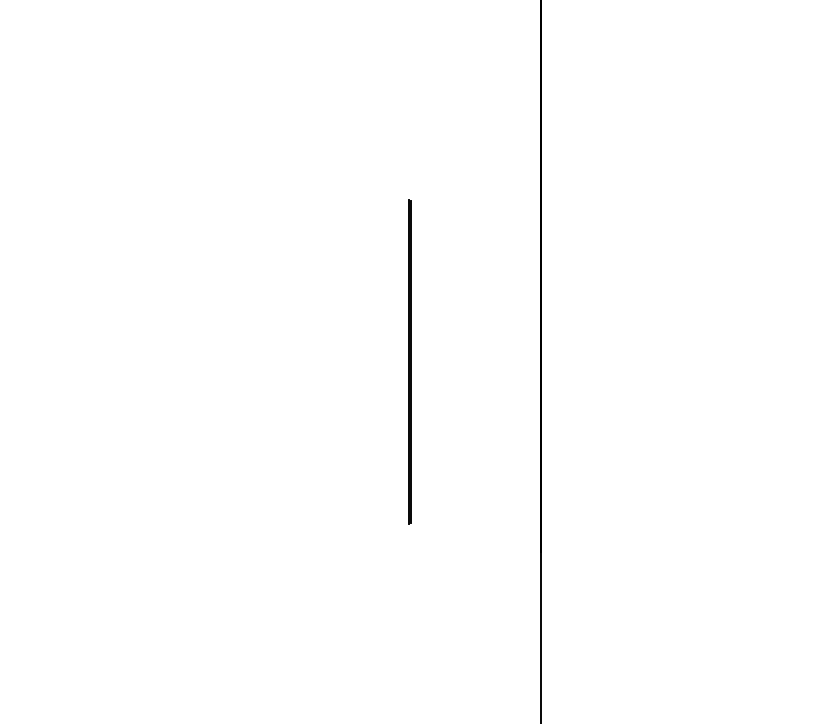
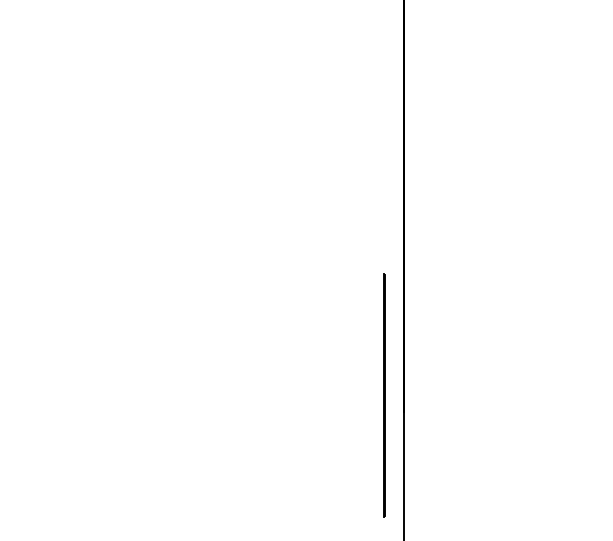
line: (410, 362) -> (384, 395), moved

